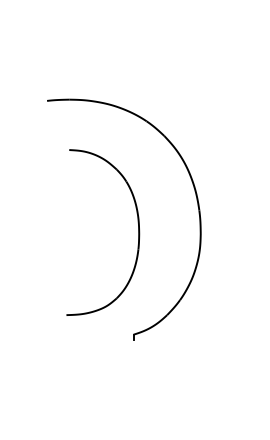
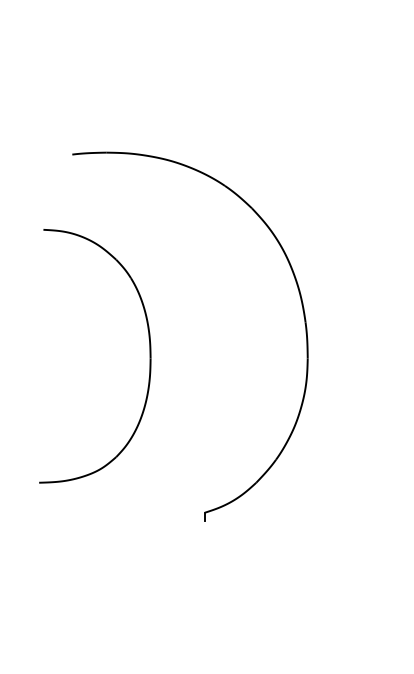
part: (138, 232) -> (149, 356), moved

